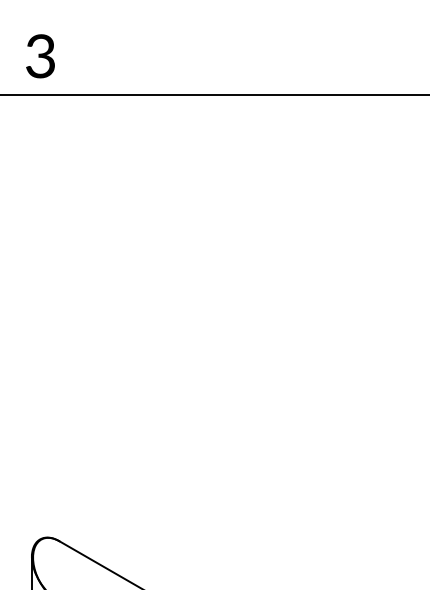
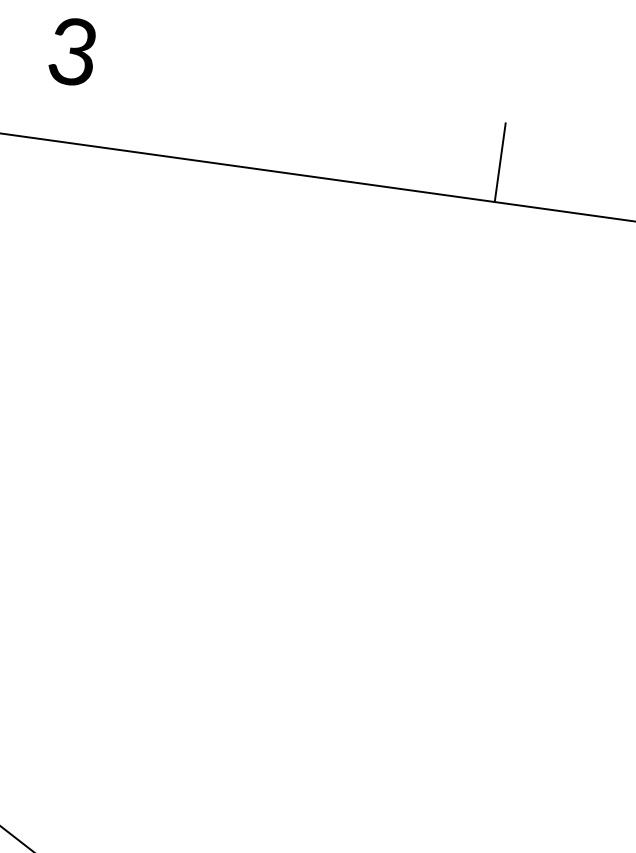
text: (40, 56) -> (72, 52), moved
line: (327, 68) -> (500, 162), added

